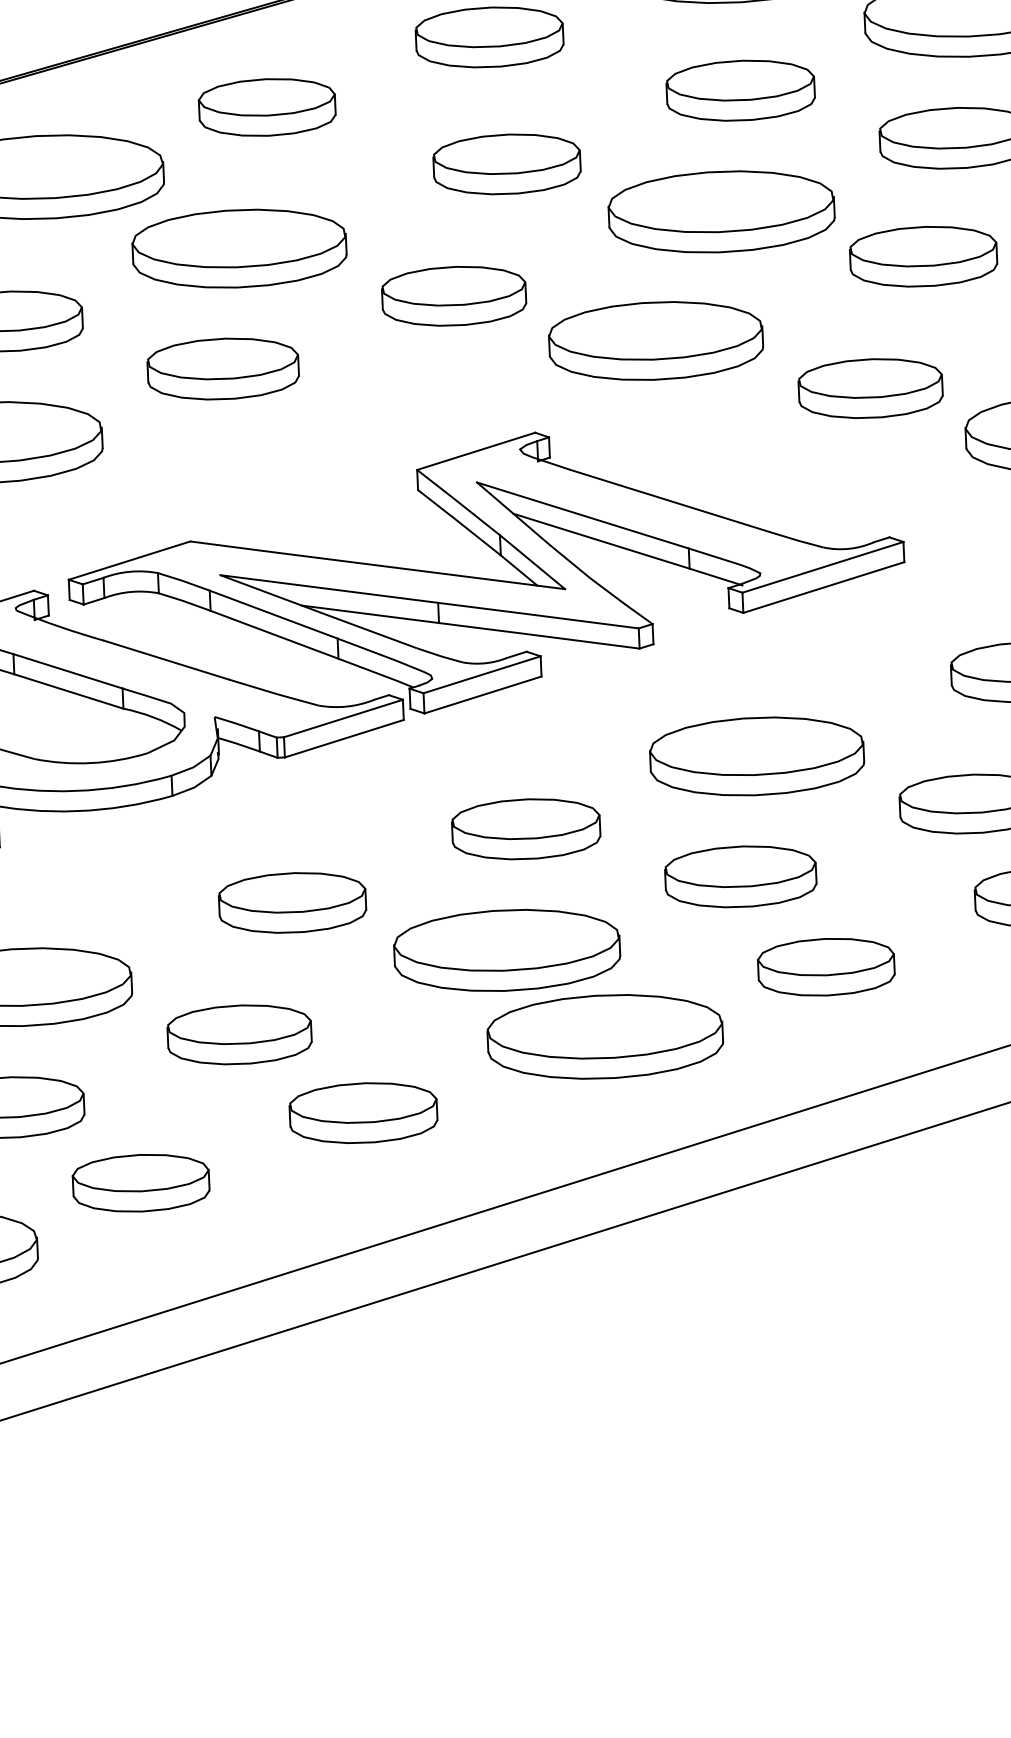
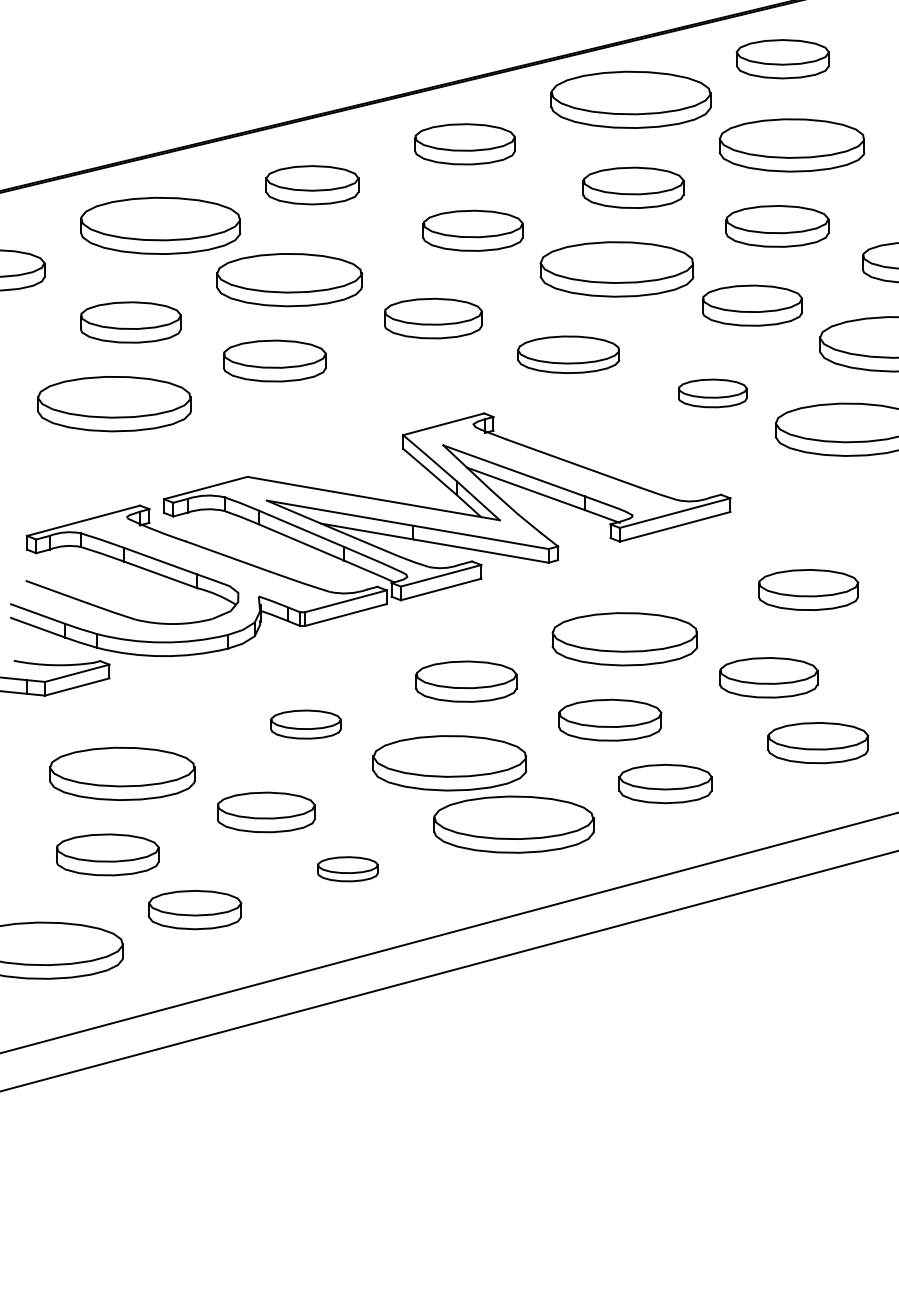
part: (655, 340) -> (568, 354), size x0.7
part: (870, 388) -> (712, 393), size x0.7
part: (291, 902) -> (305, 724), size x0.7
part: (363, 1113) -> (347, 869), size x0.6

